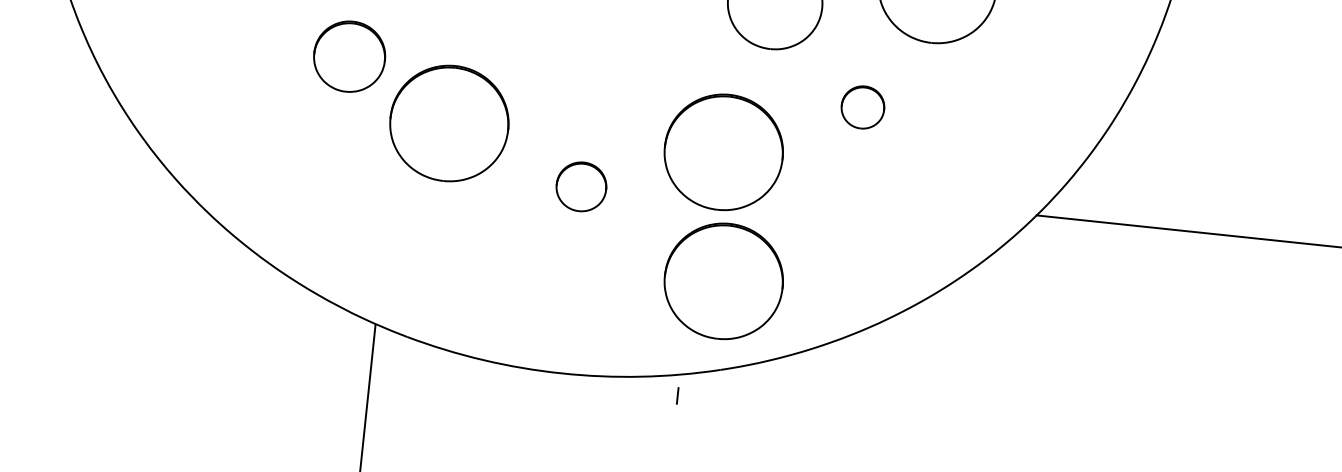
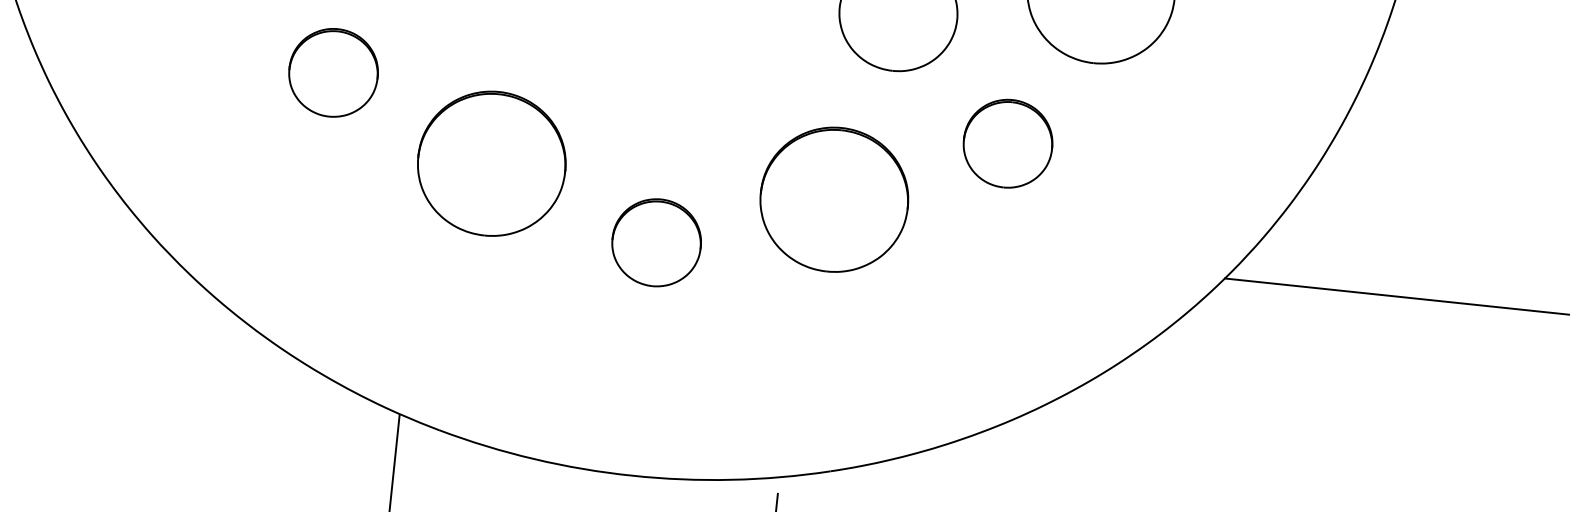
part: (349, 56) -> (333, 72), moved
part: (862, 107) -> (1007, 143), size x1.67
part: (581, 186) -> (656, 242), size x1.43
part: (723, 281) -> (833, 360), removed

